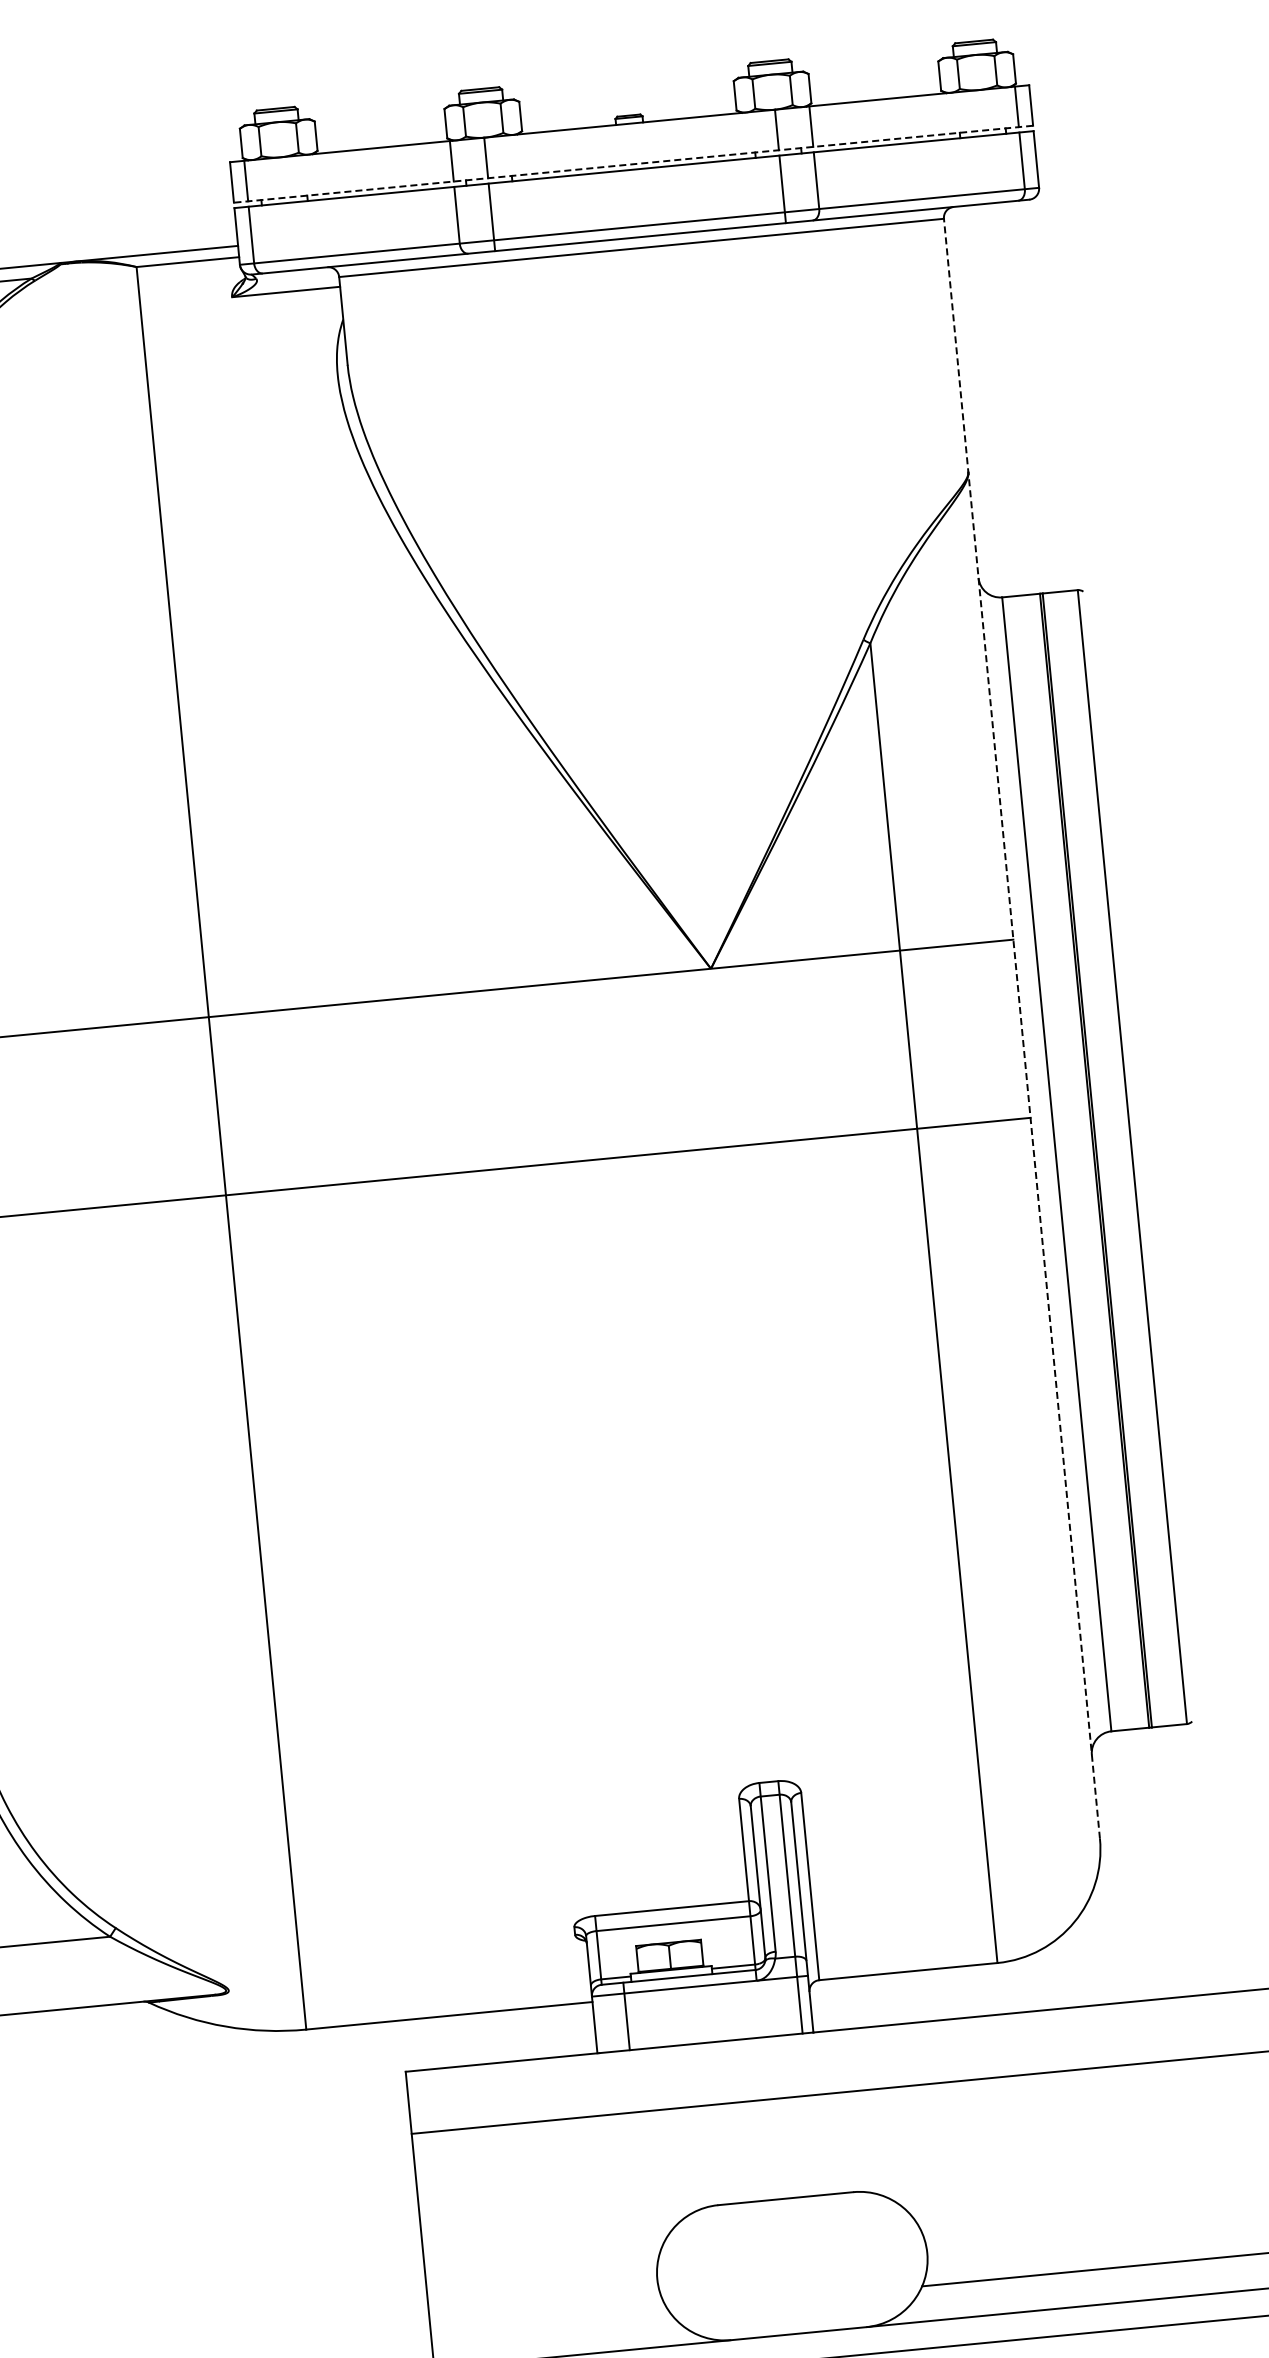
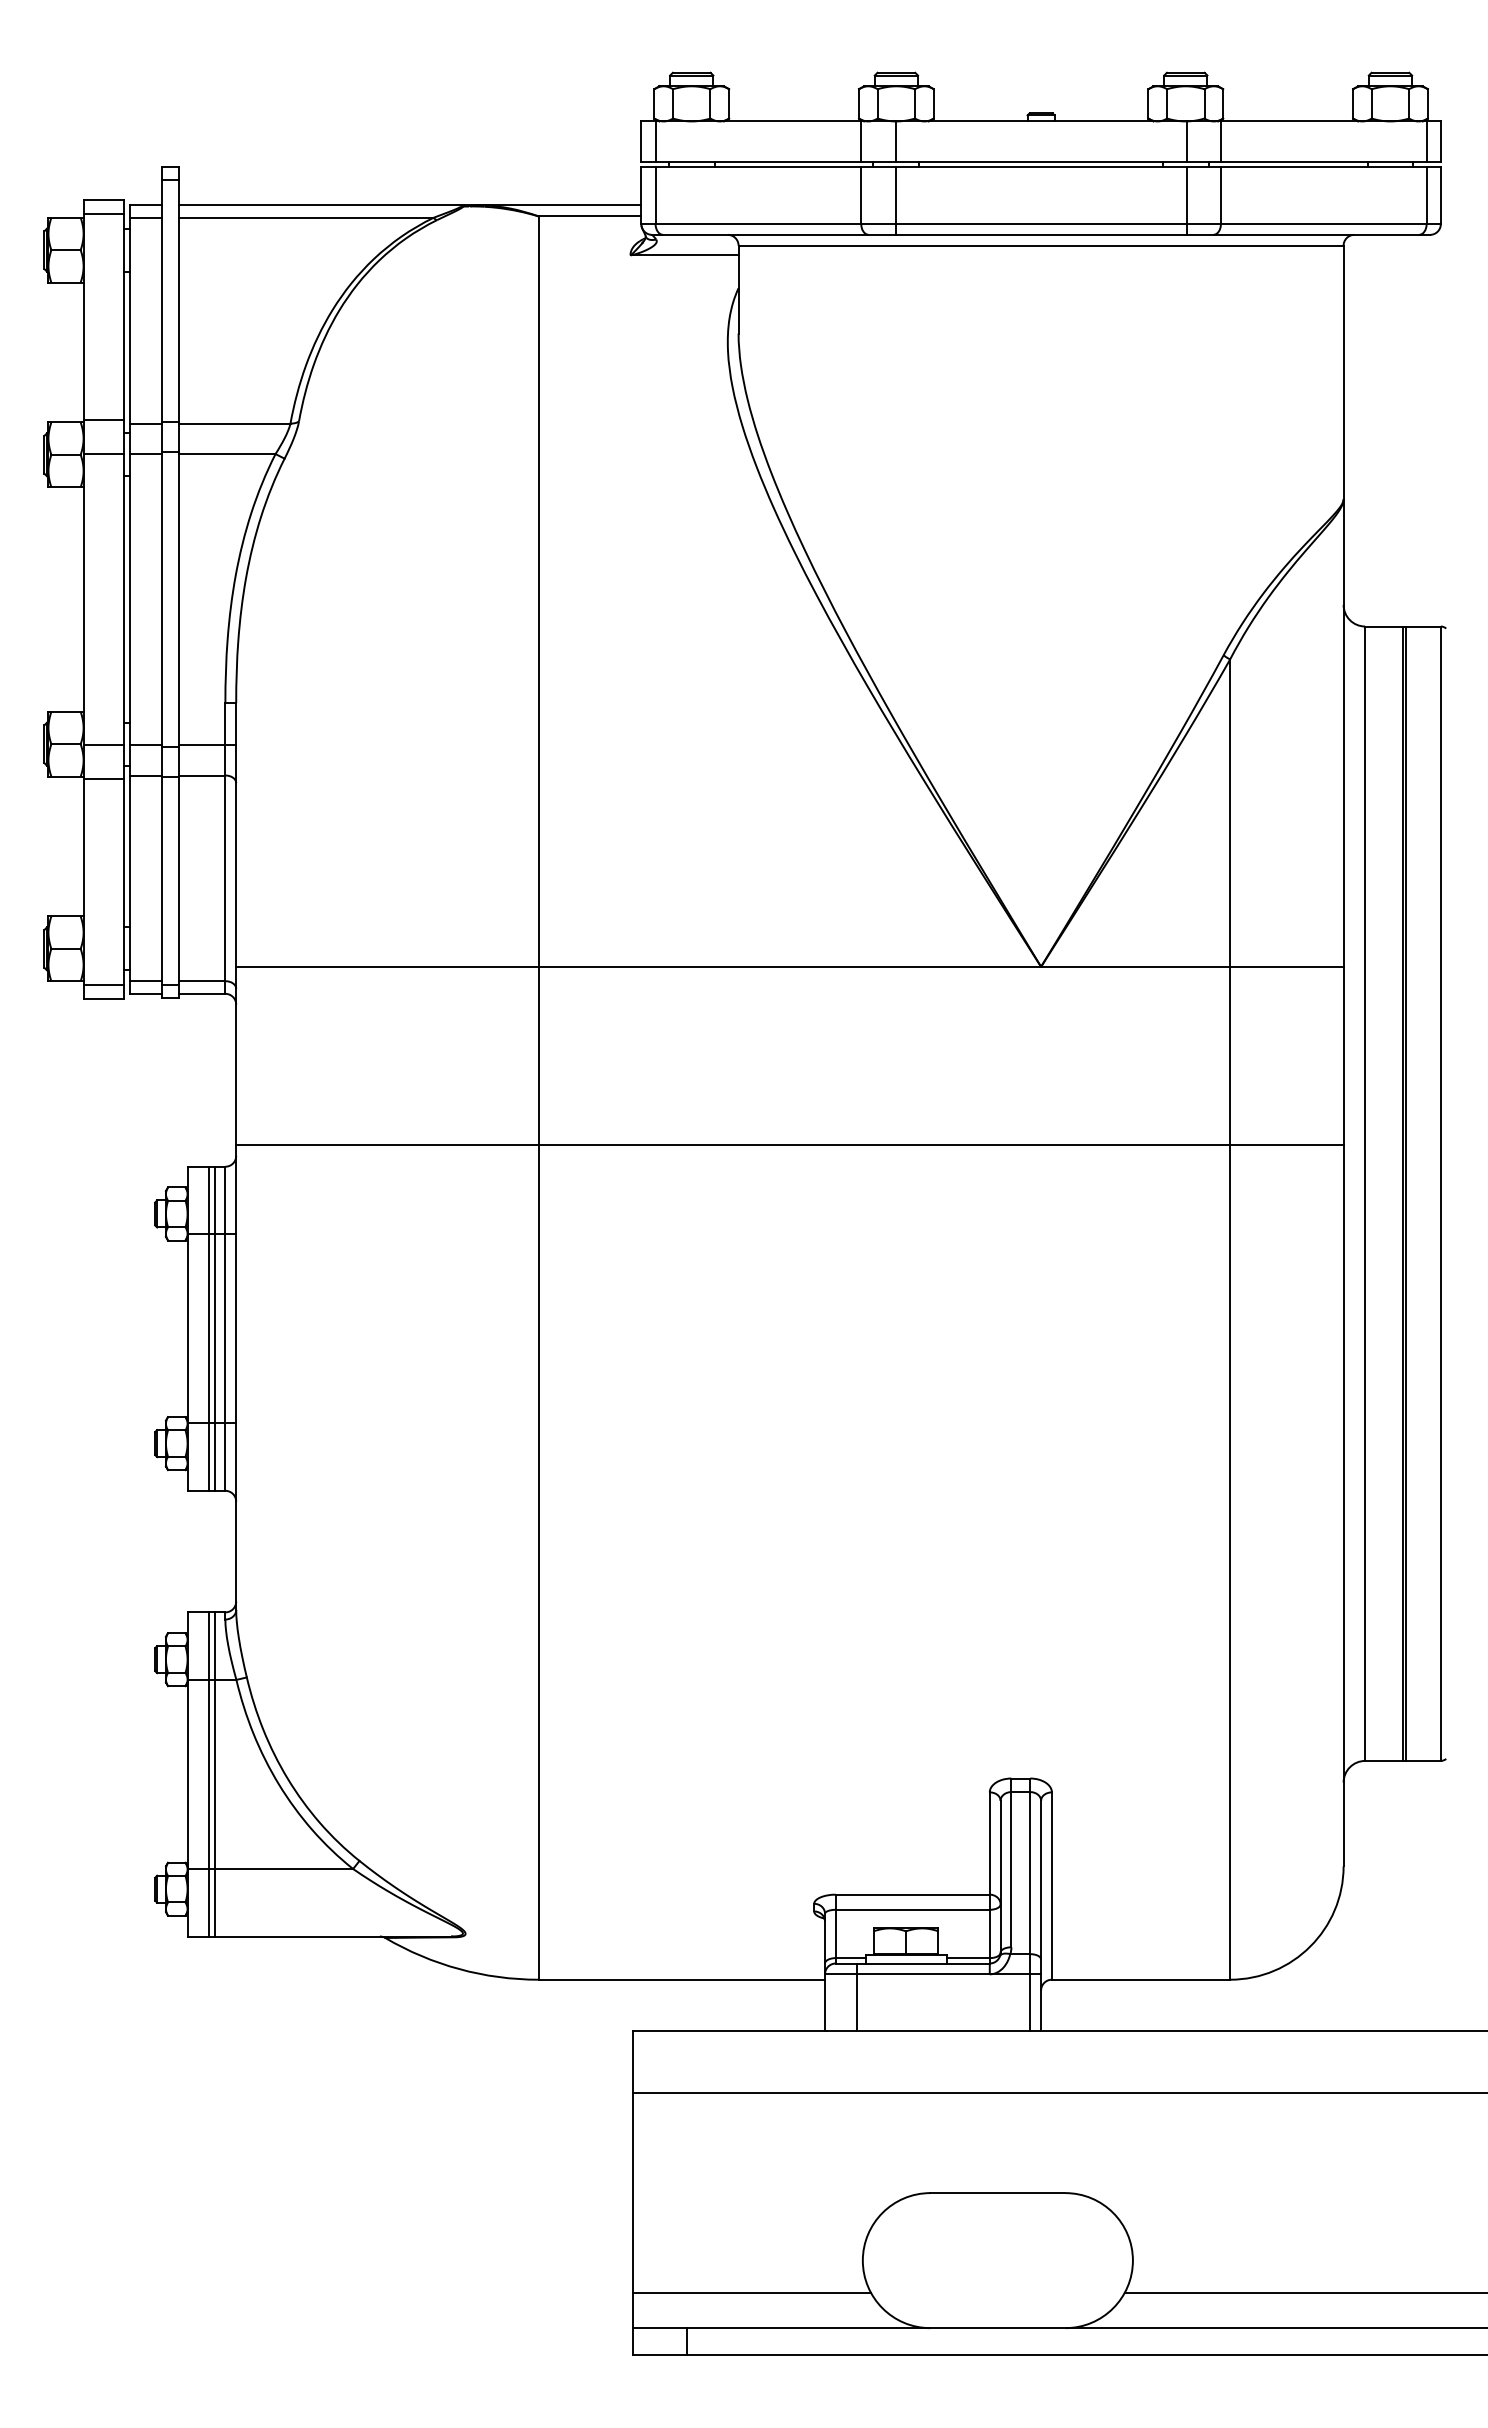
line: (633, 163) -> (1041, 161), dashed -> solid
line: (1021, 1028) -> (1343, 1055), dashed -> solid
line: (550, 2322) -> (752, 2293), added

